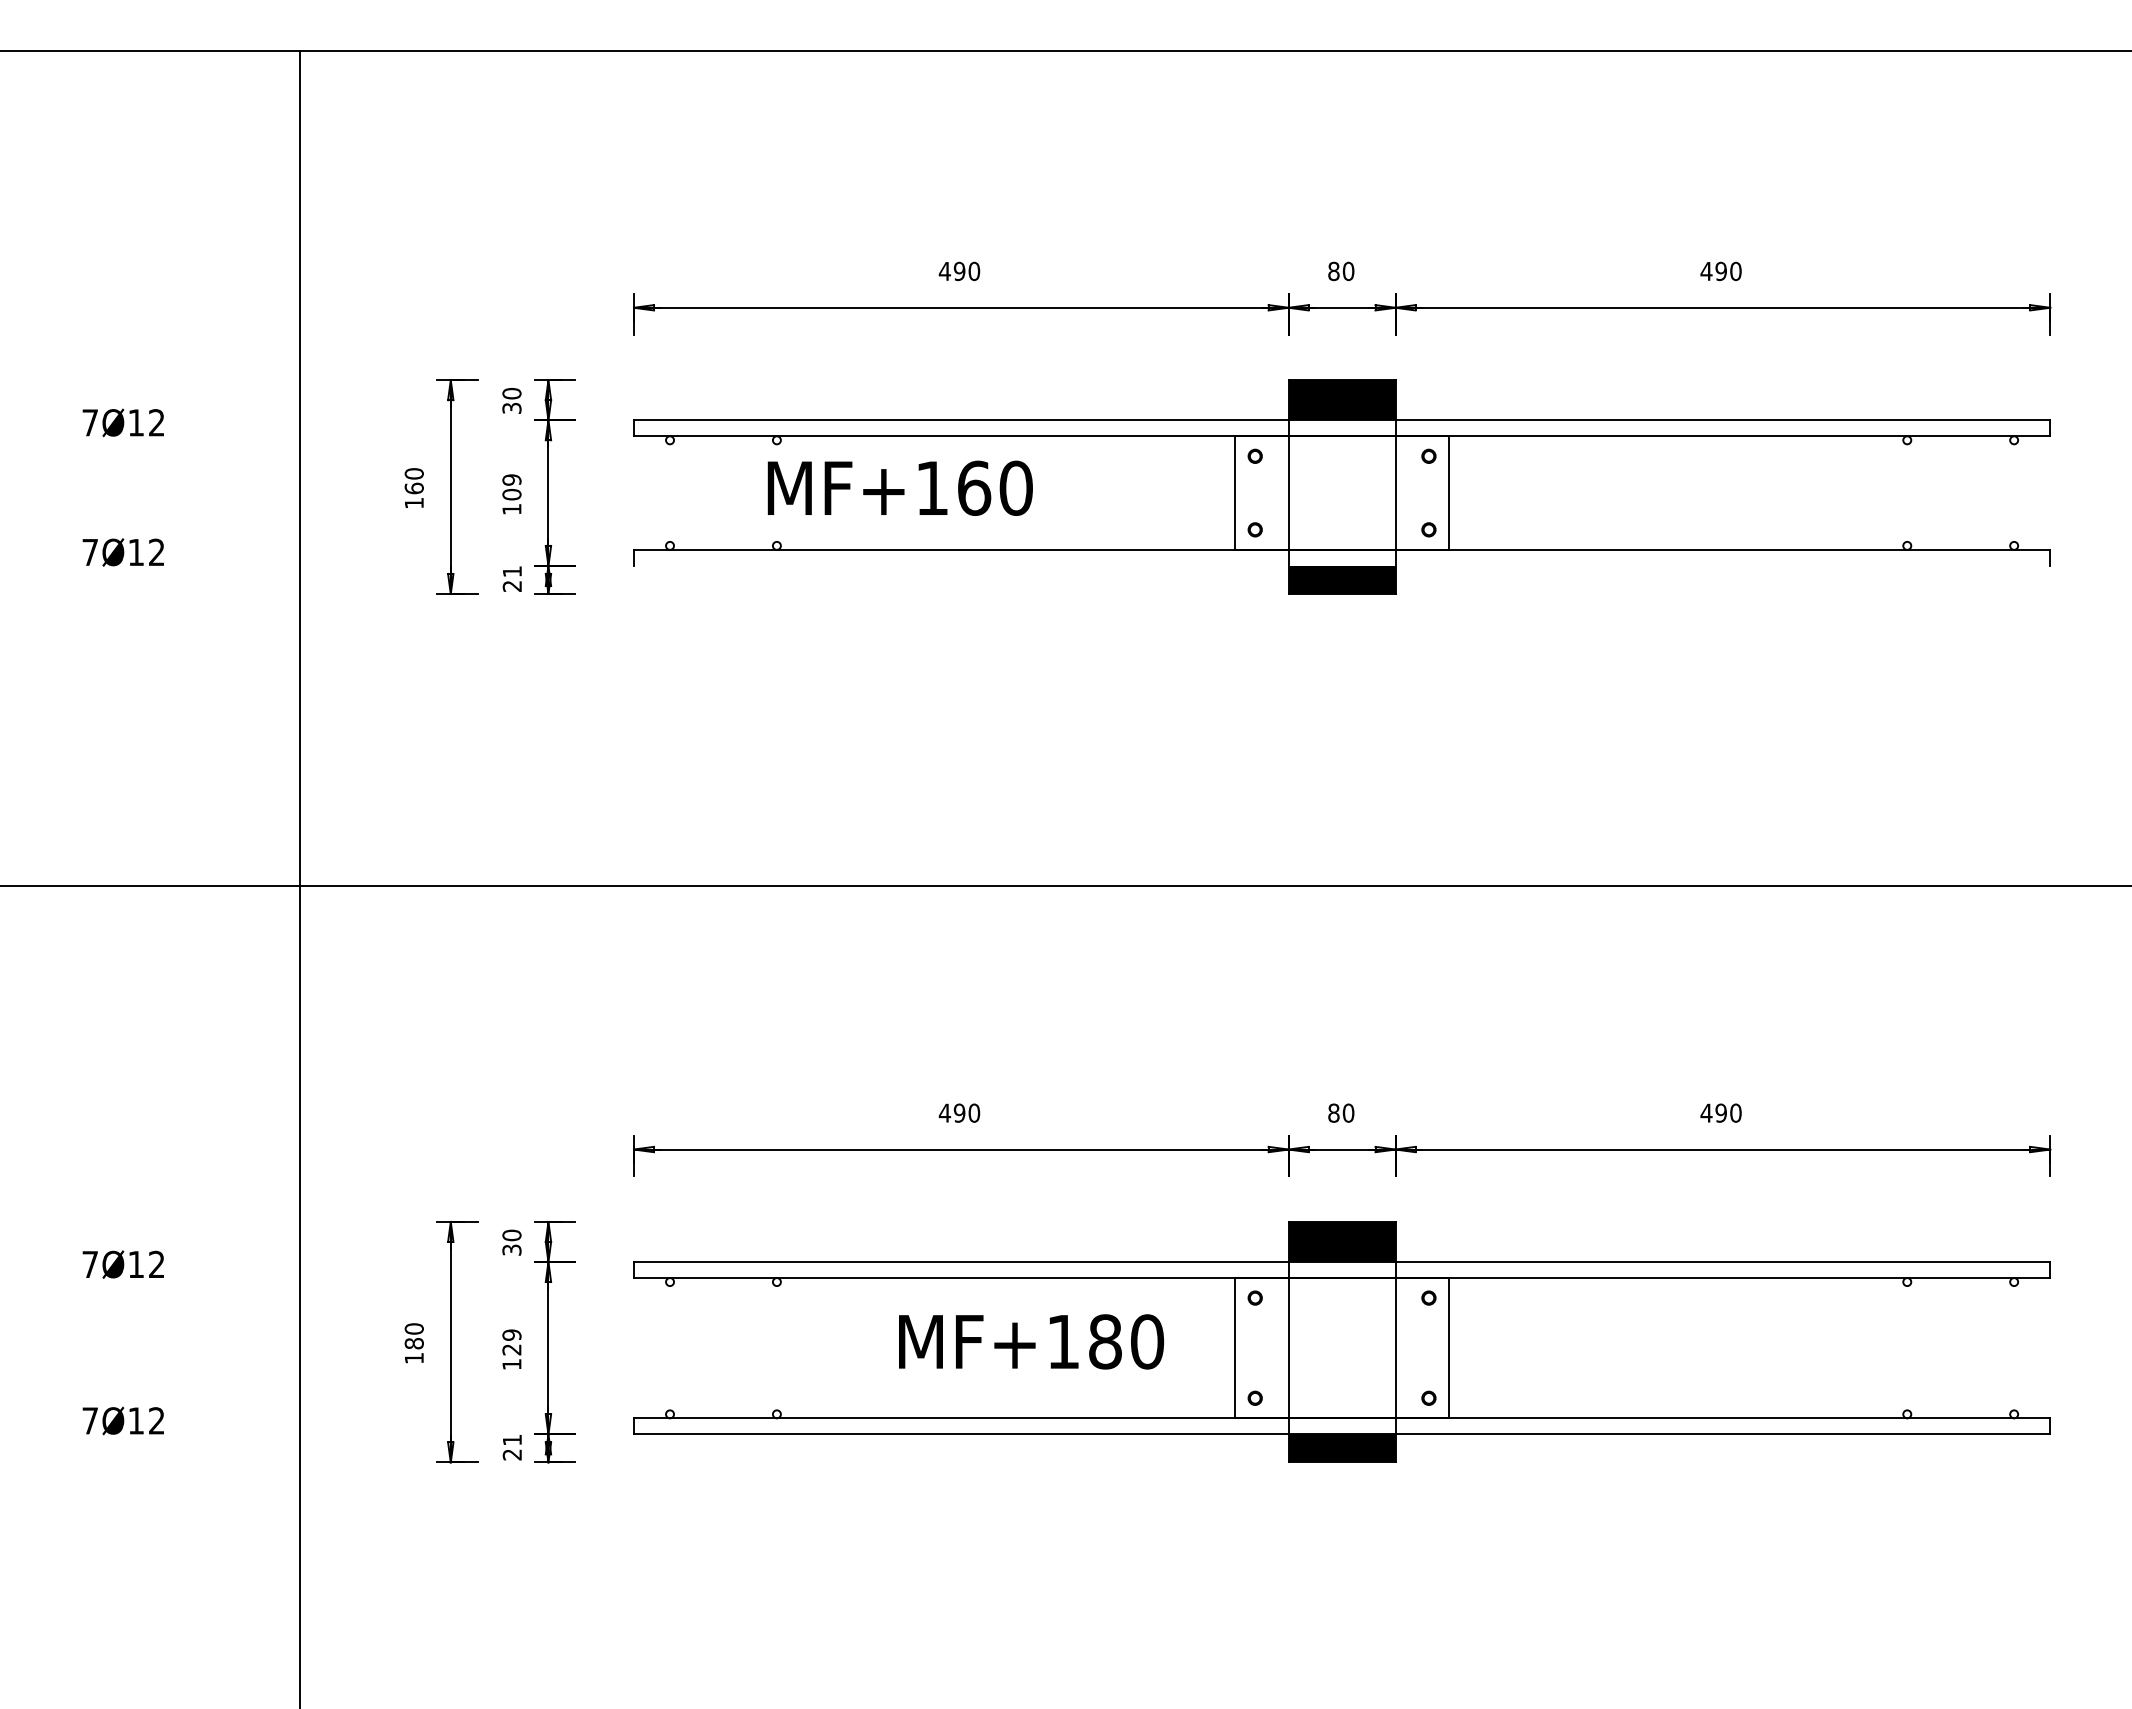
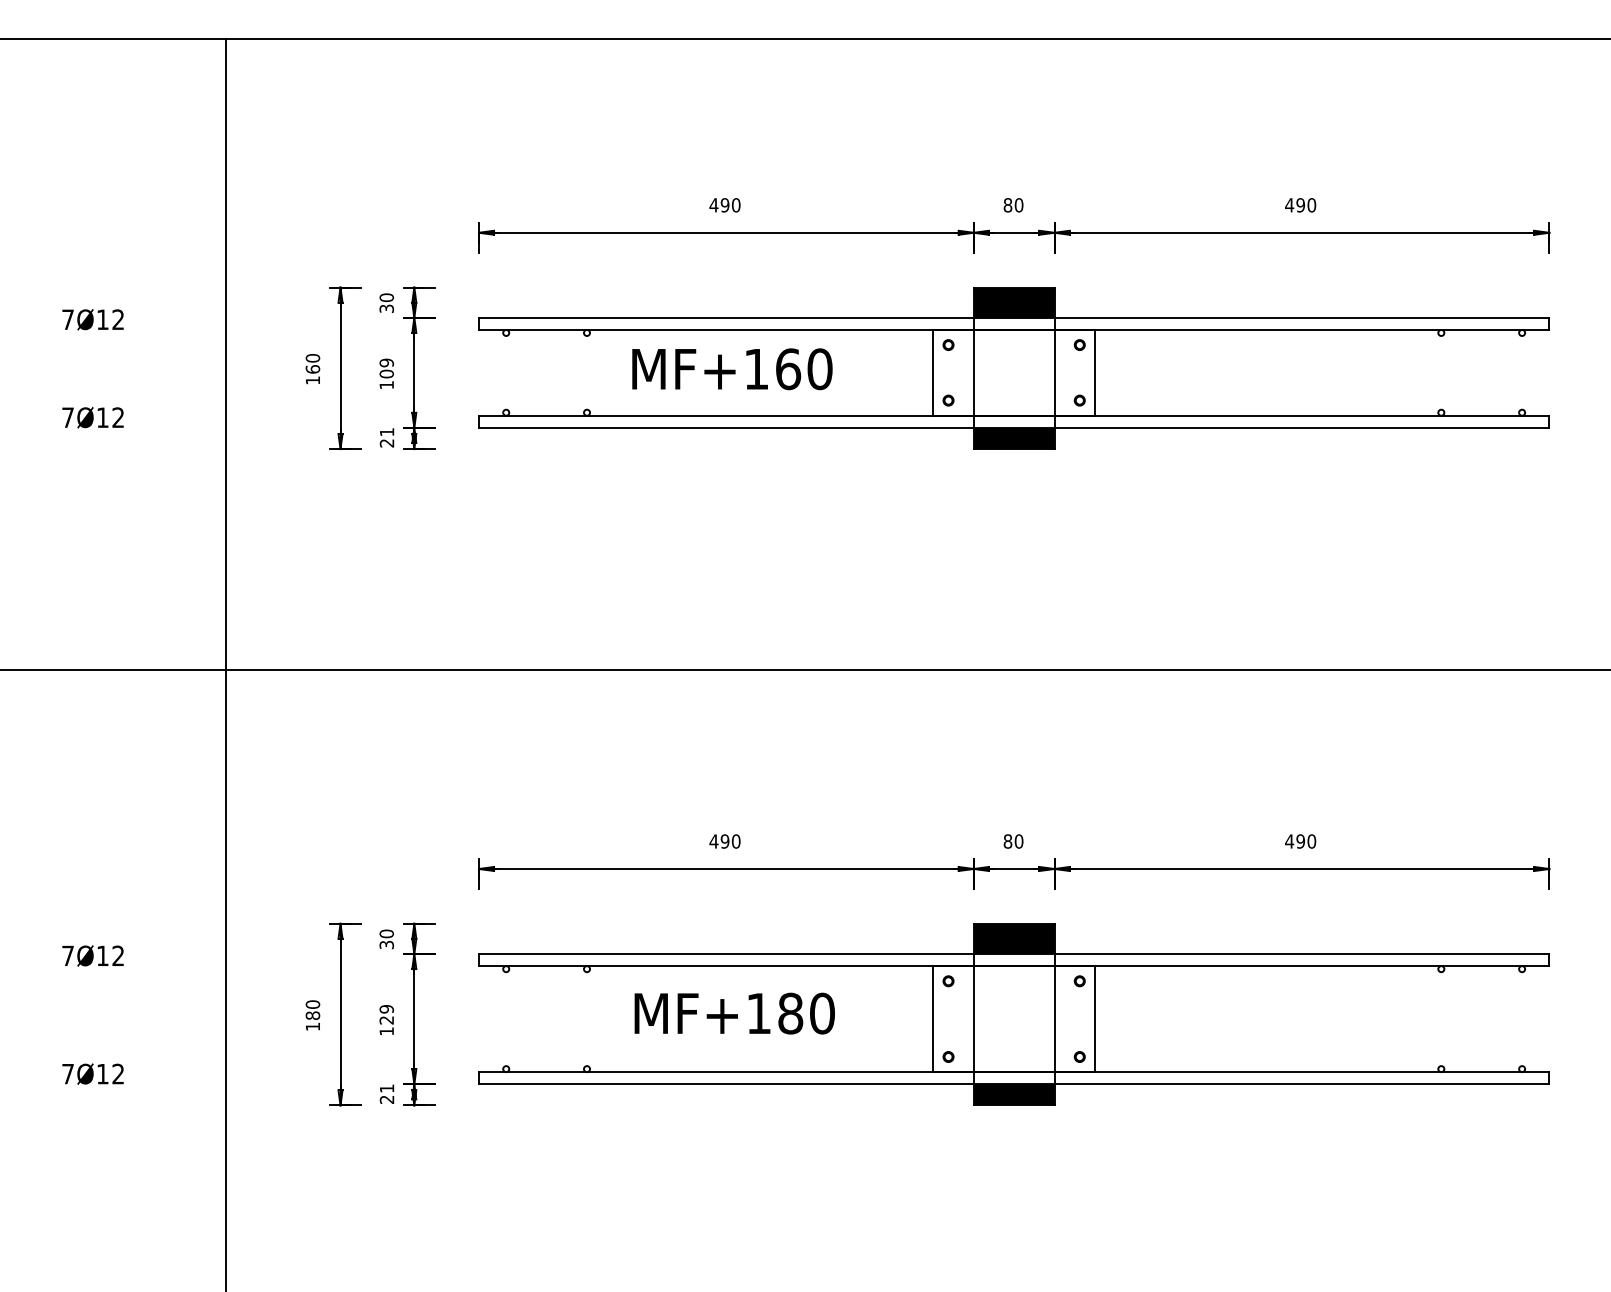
text: (899, 487) -> (731, 368), moved
line: (1341, 565) -> (1013, 427), added
text: (1031, 1341) -> (734, 1013), moved

